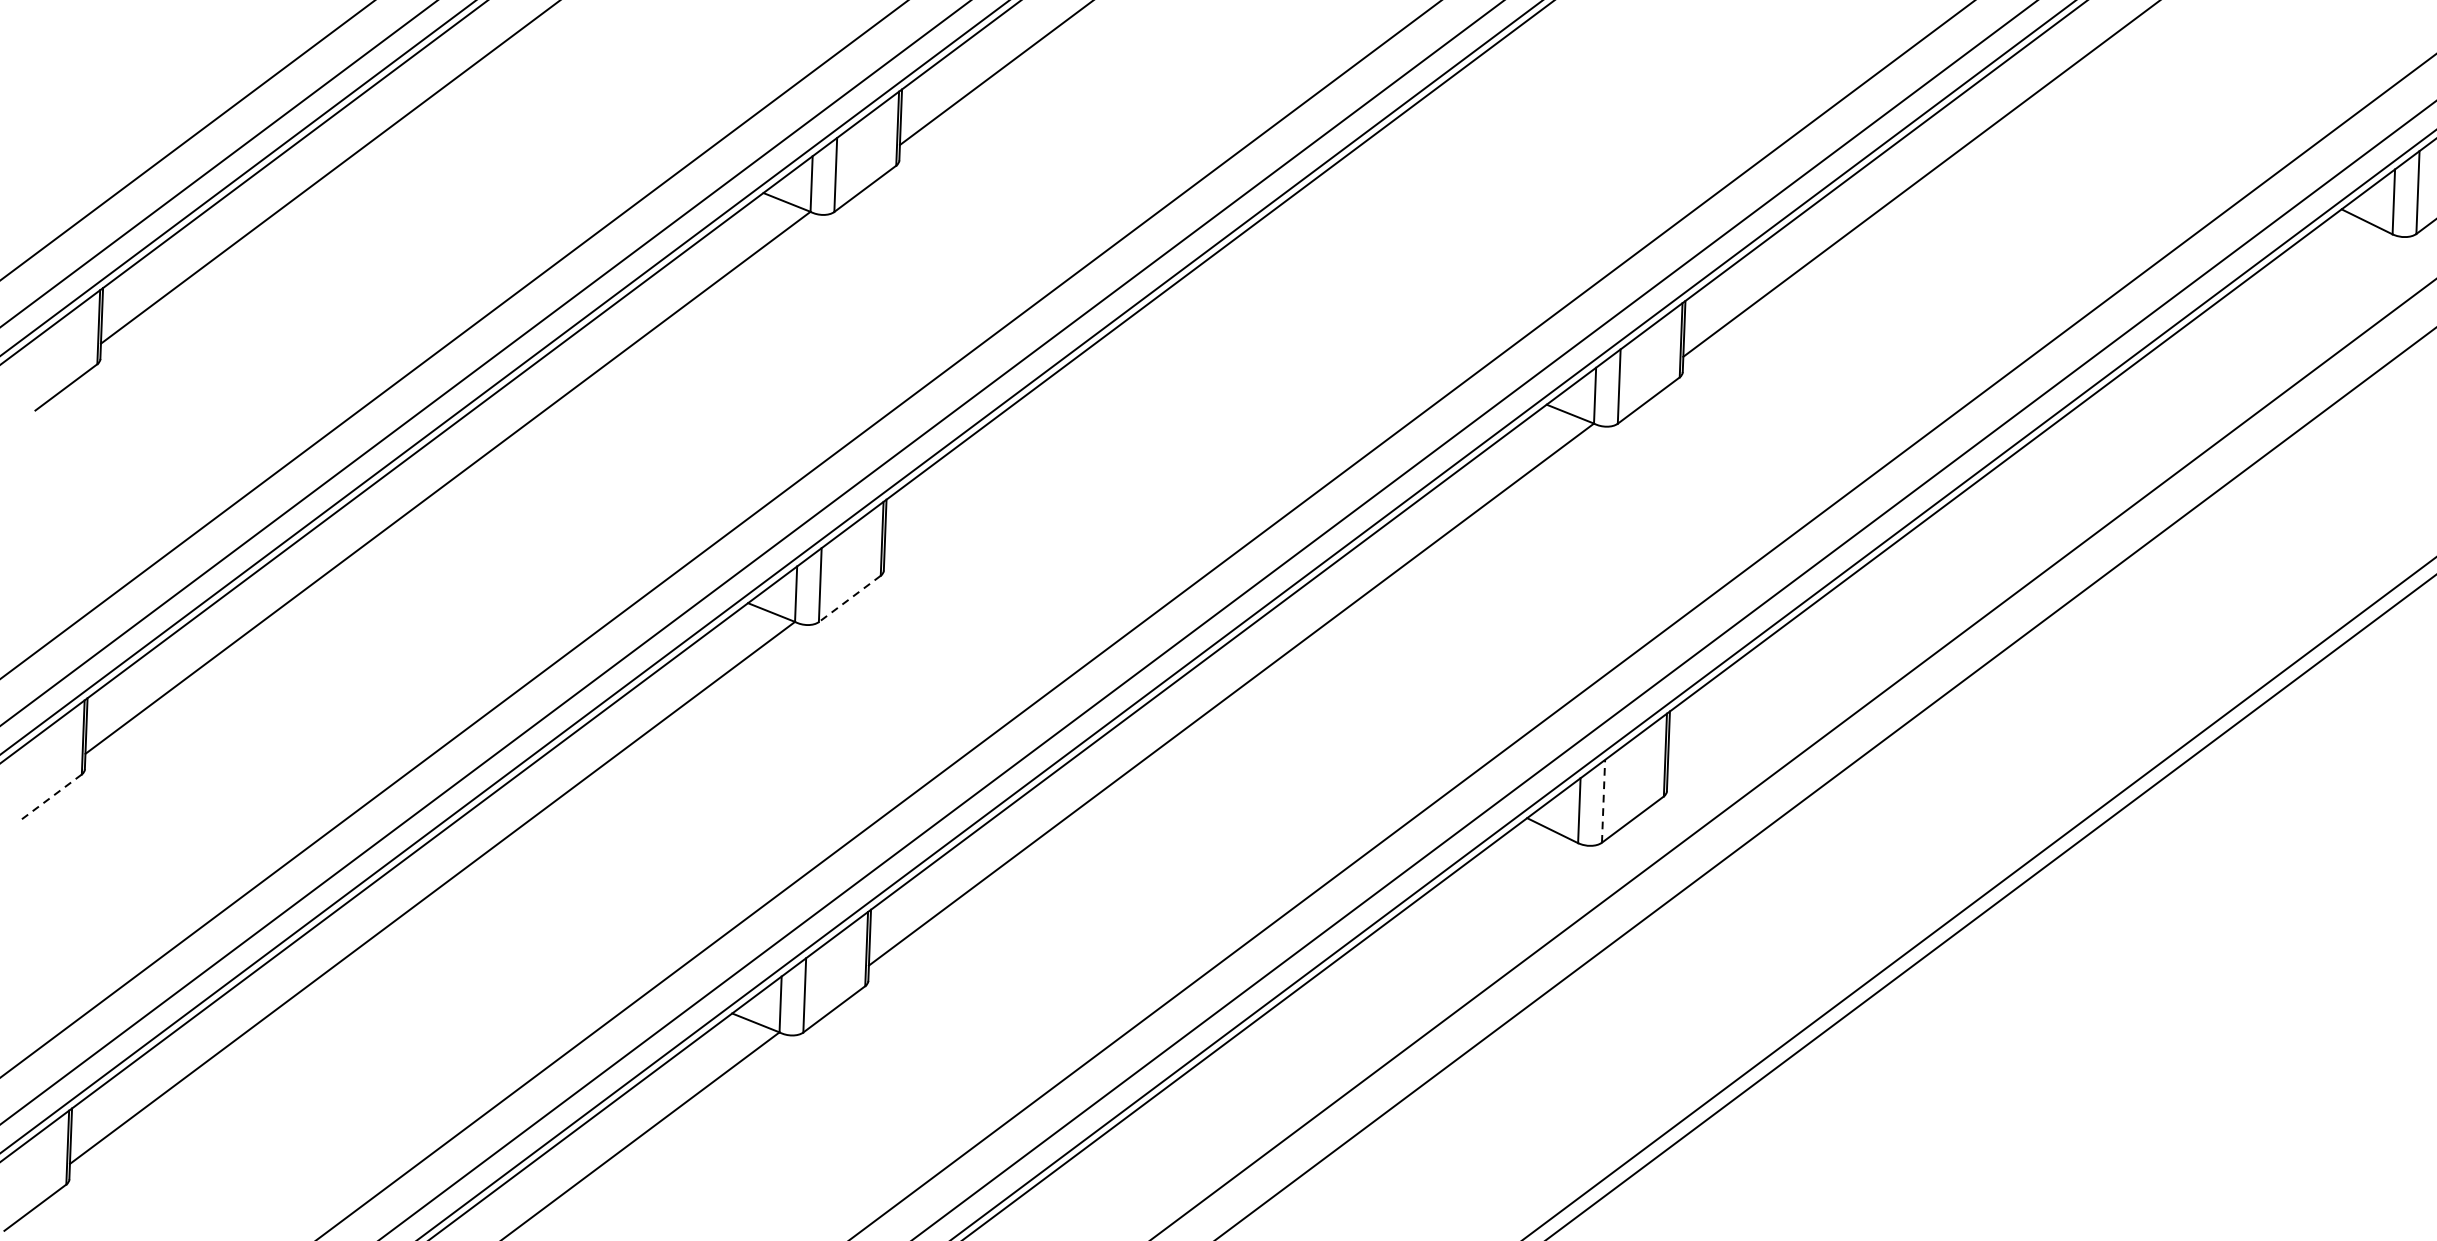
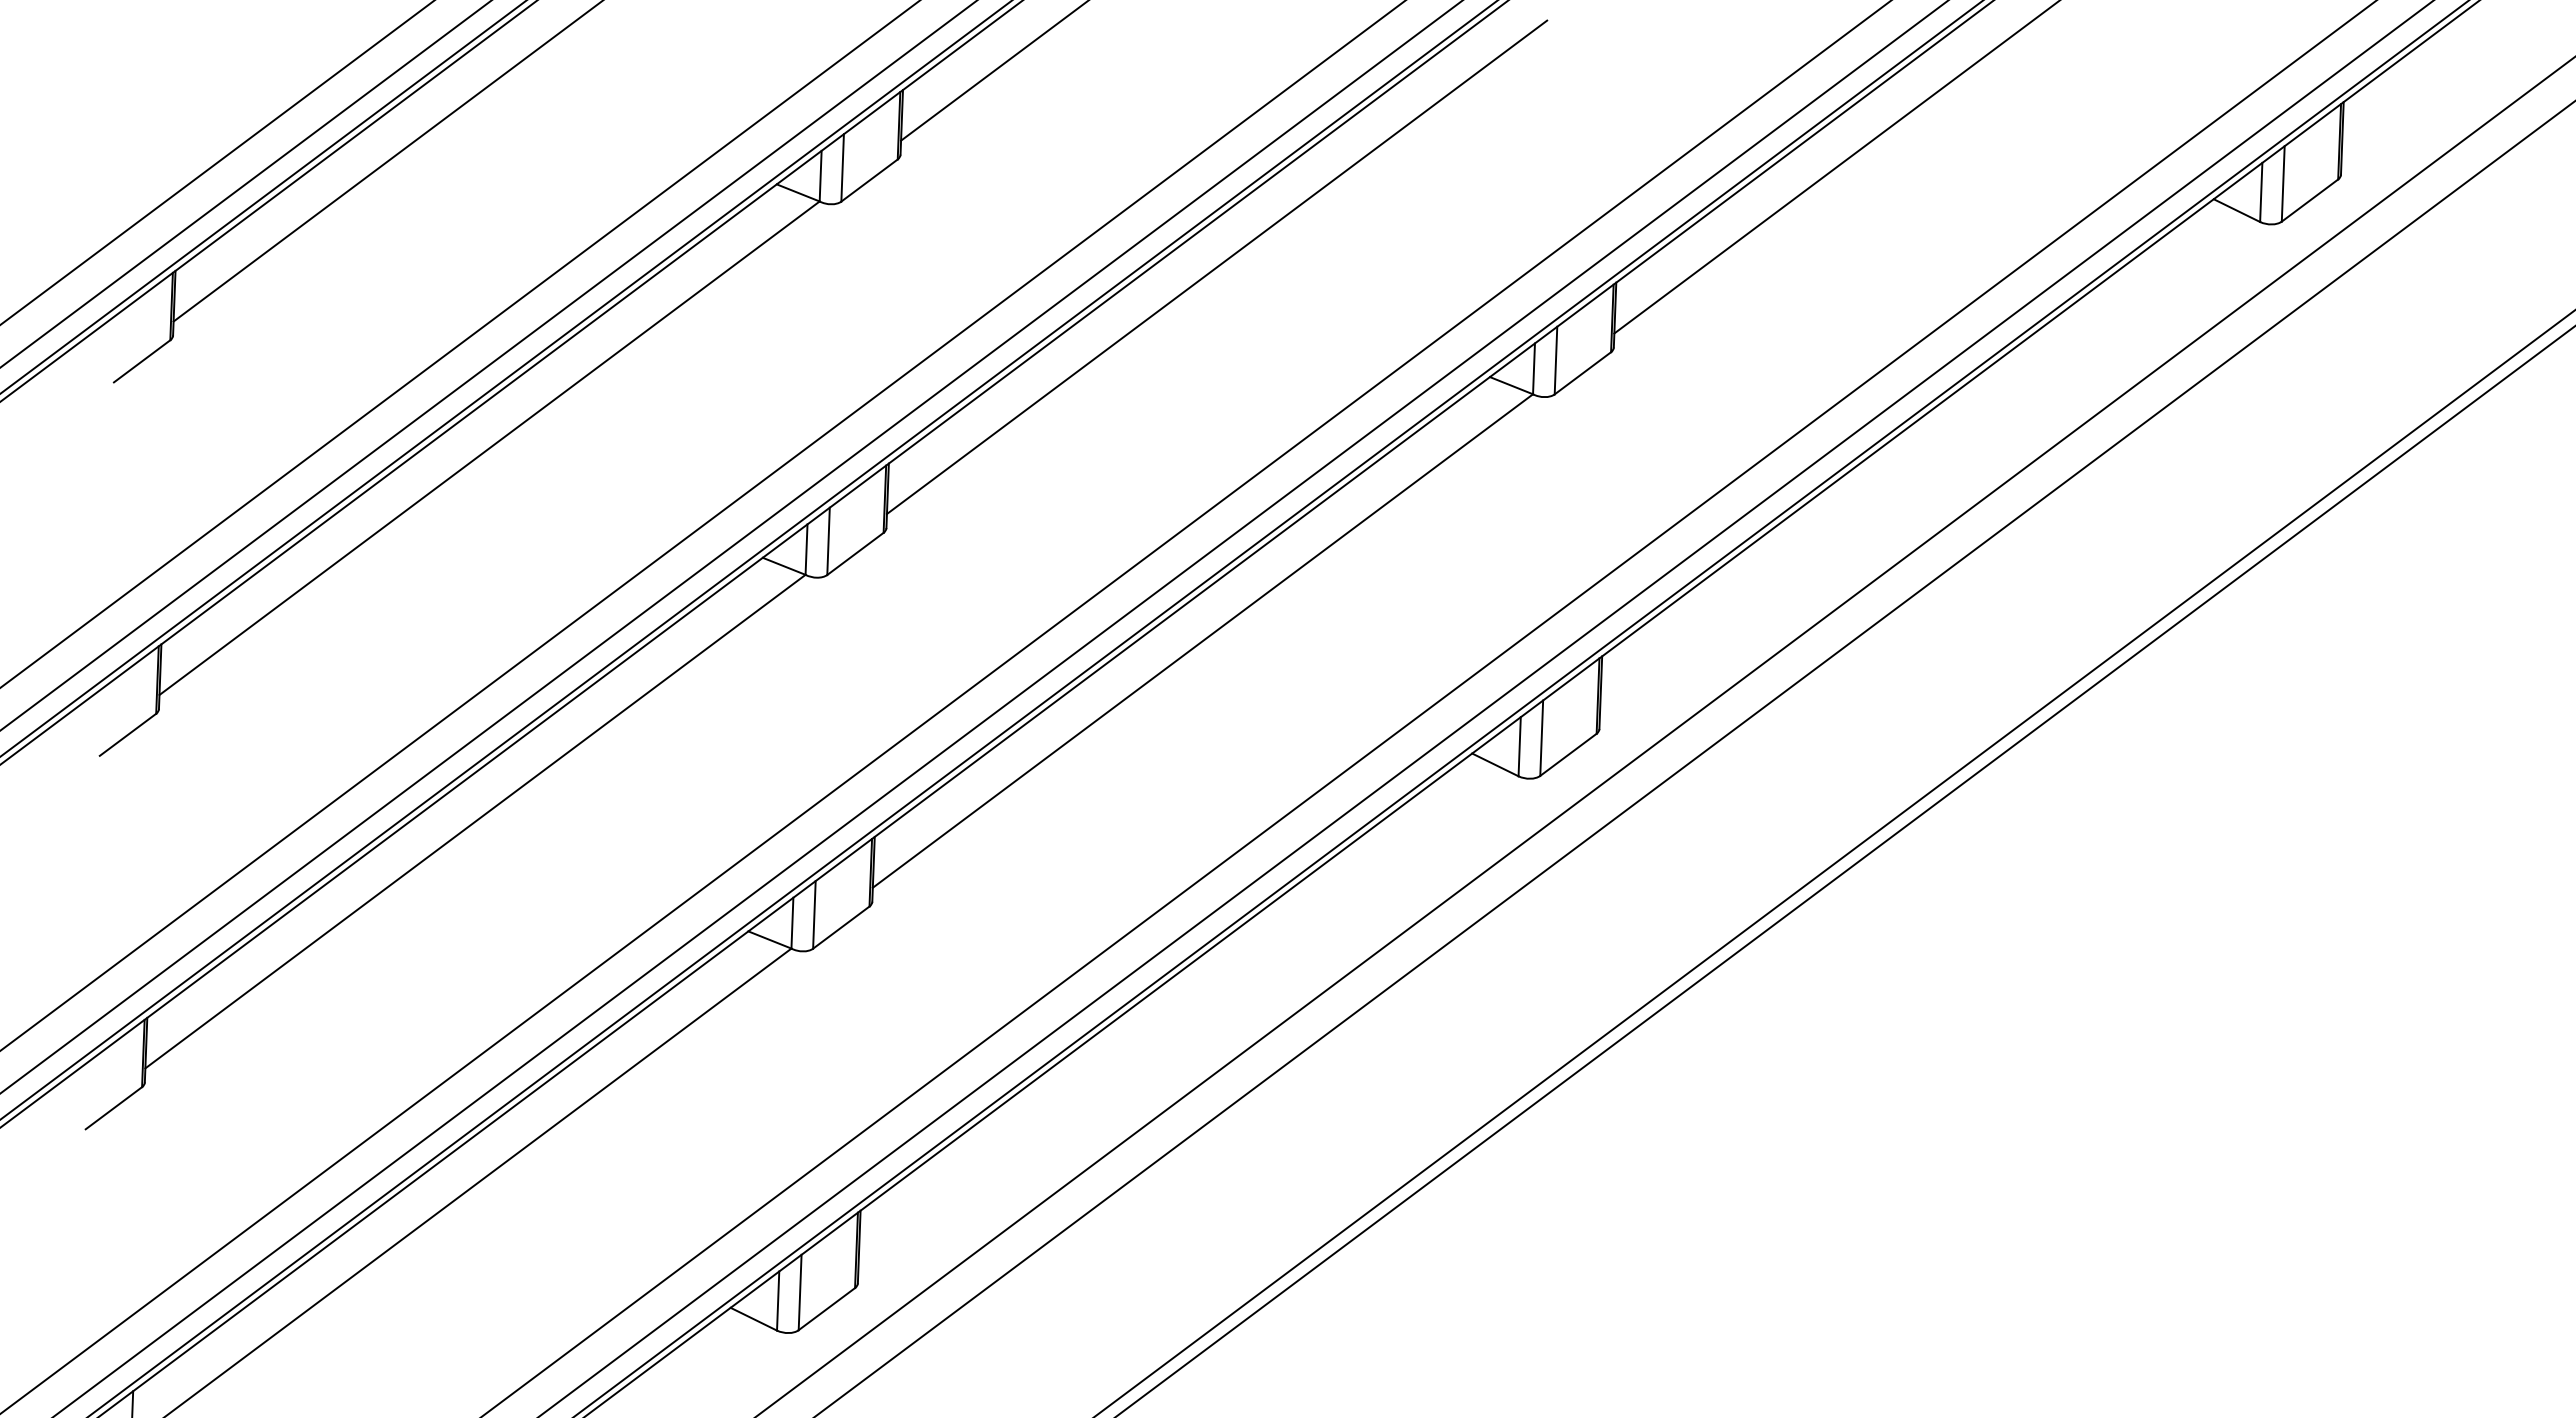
line: (1246, 284) -> (1216, 267), added
line: (849, 599) -> (855, 554), dashed -> solid
line: (50, 798) -> (127, 735), dashed -> solid
line: (1603, 801) -> (1541, 738), dashed -> solid

